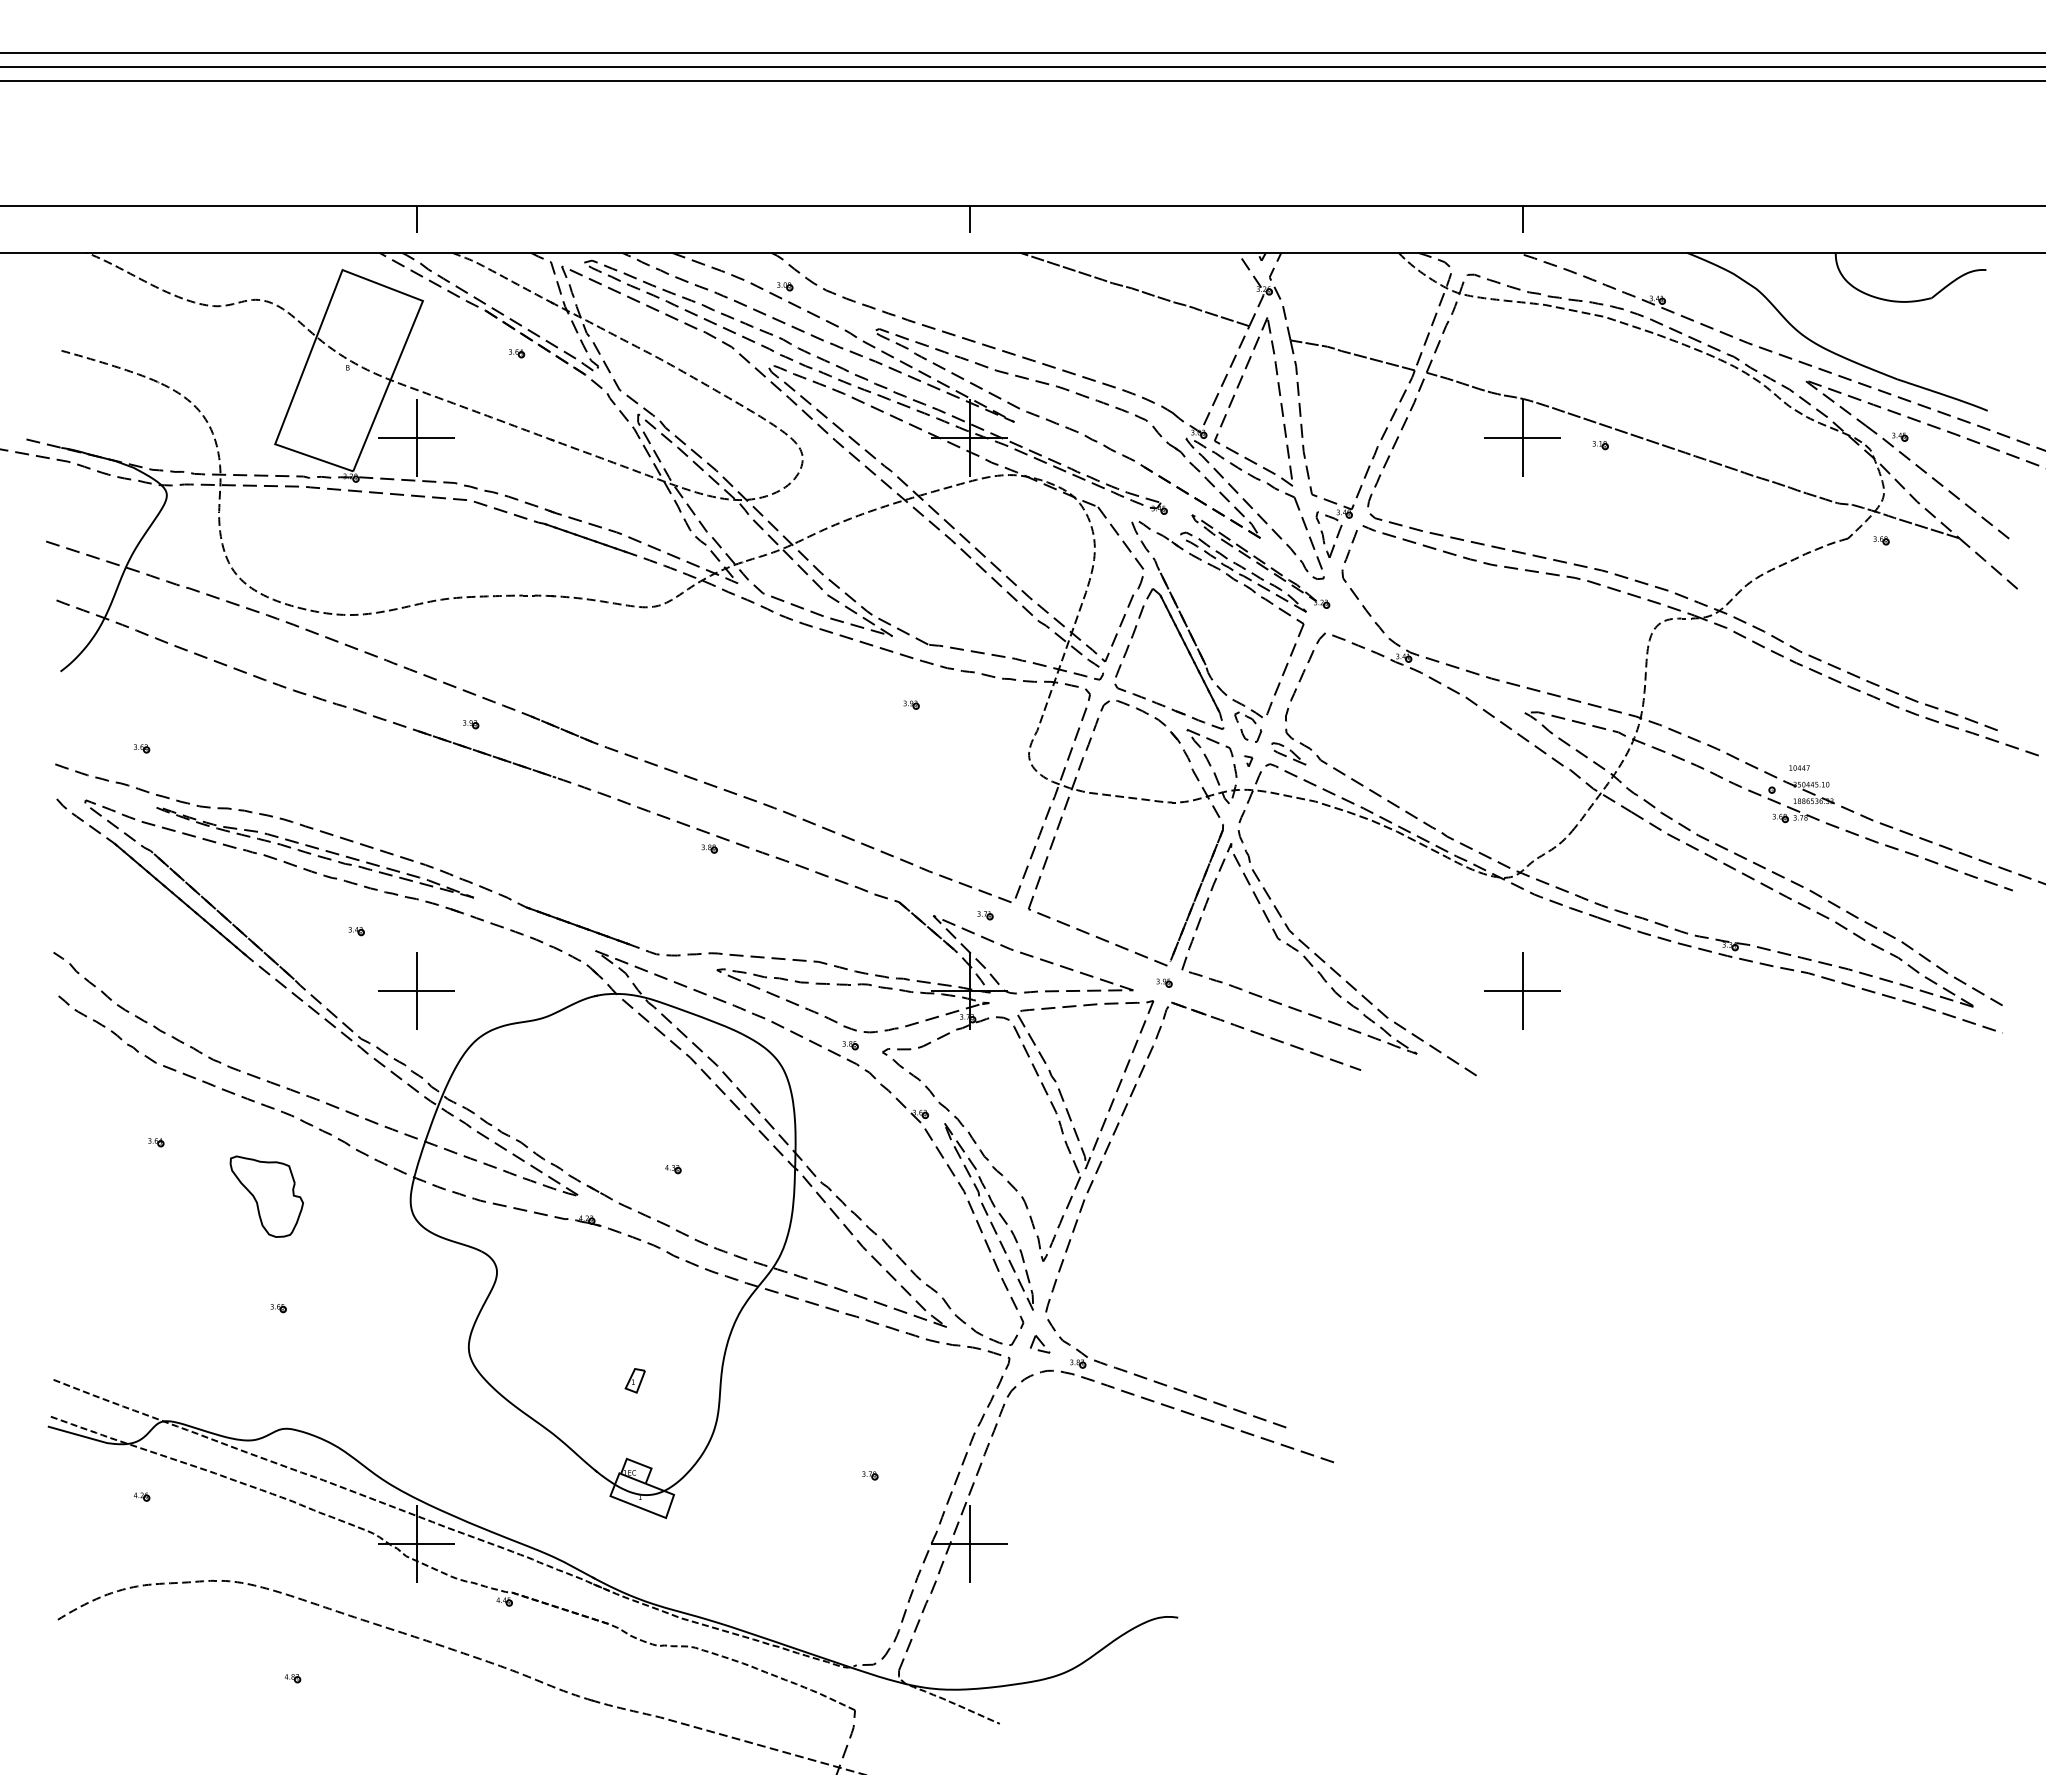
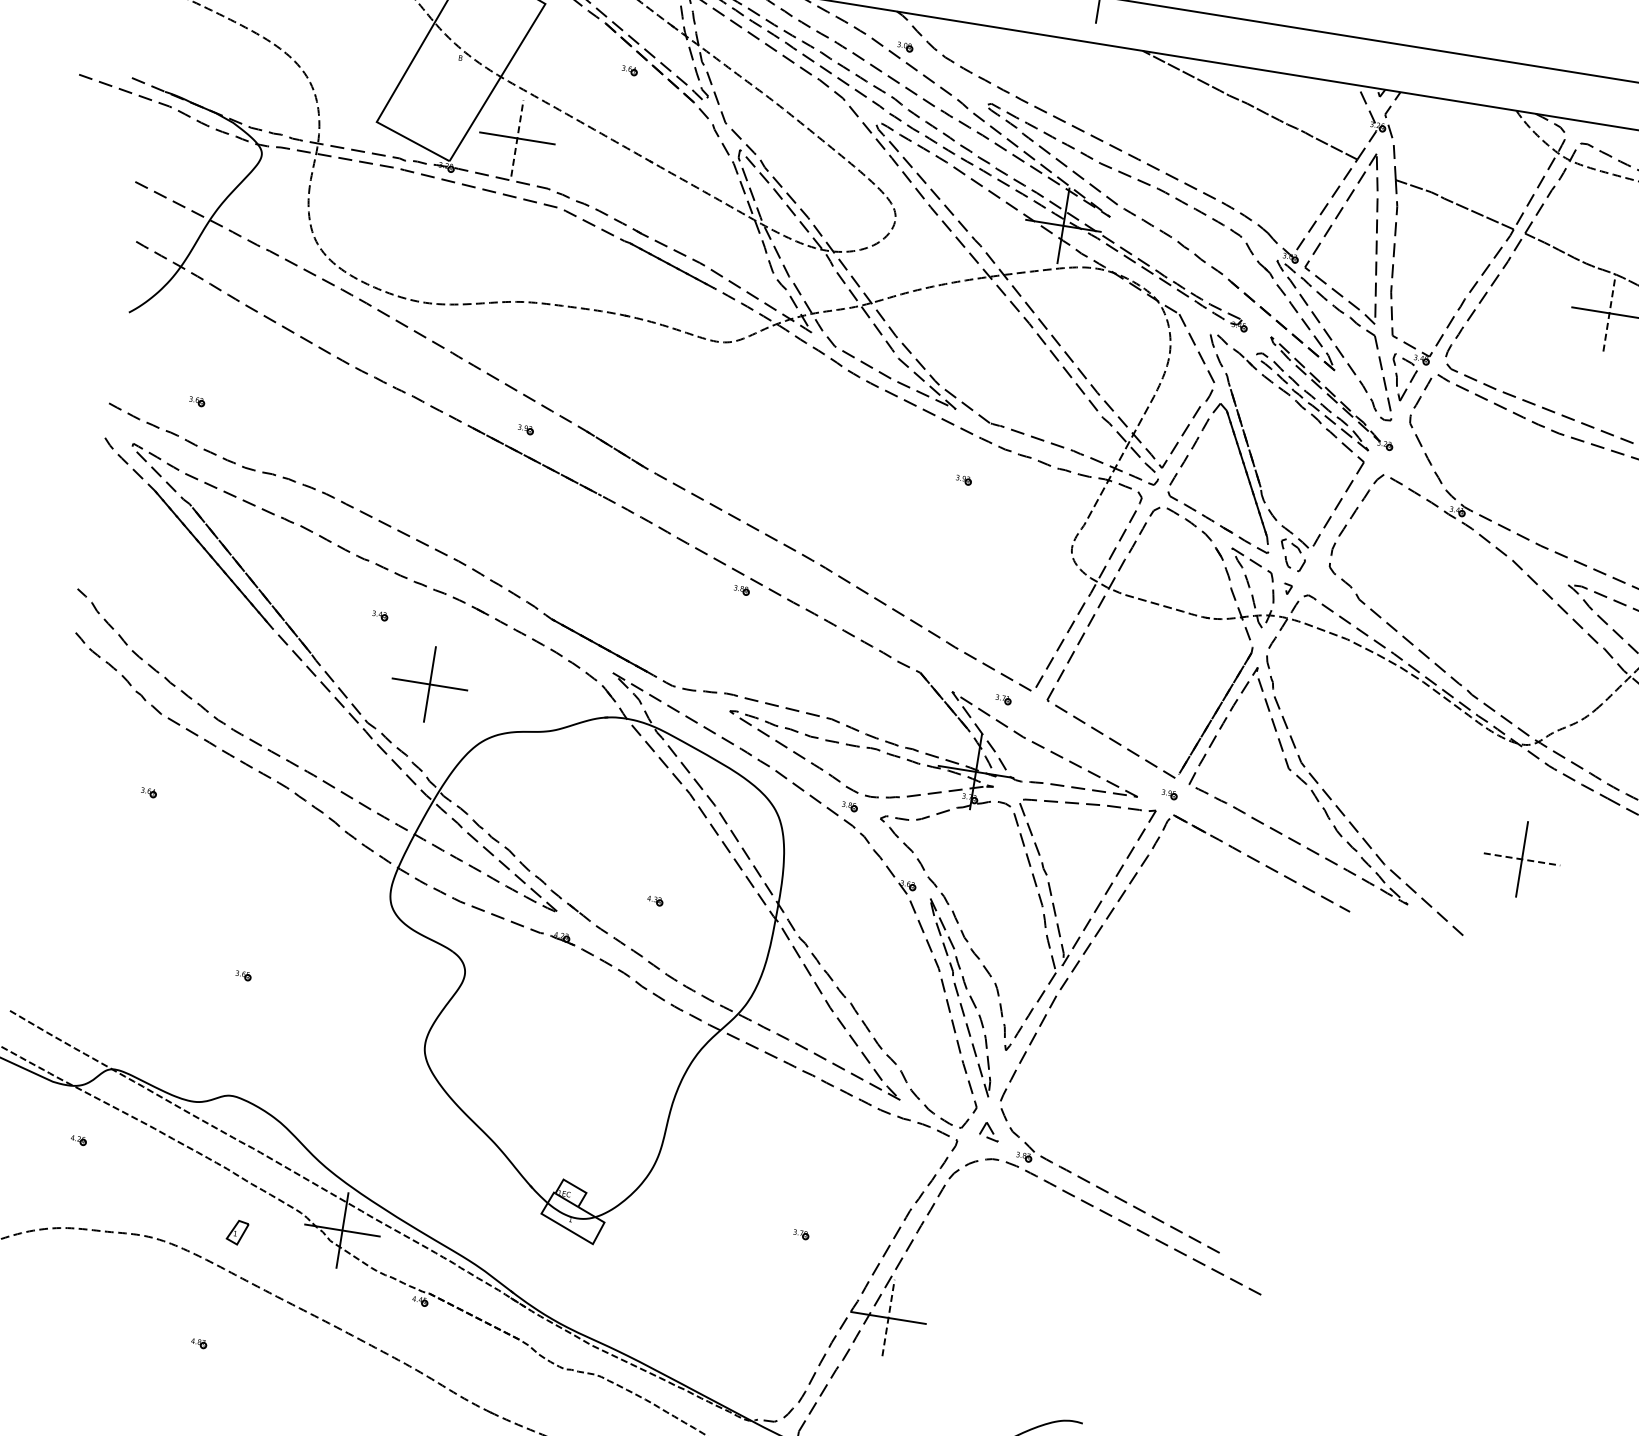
line: (416, 438) -> (517, 138), solid -> dashed
line: (1522, 438) -> (1609, 313), solid -> dashed
part: (1288, 753) -> (1328, 587), removed
part: (314, 852) -> (351, 531), removed
line: (1522, 991) -> (1521, 859), solid -> dashed
part: (266, 1196) -> (249, 863), removed
part: (634, 1380) -> (236, 1232), moved
line: (969, 1544) -> (888, 1318), solid -> dashed

